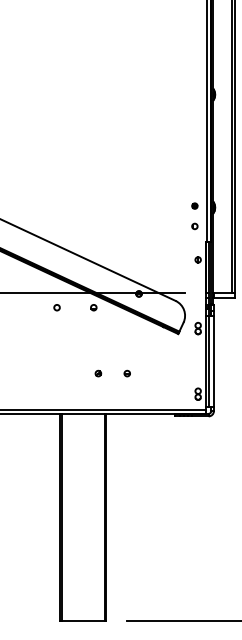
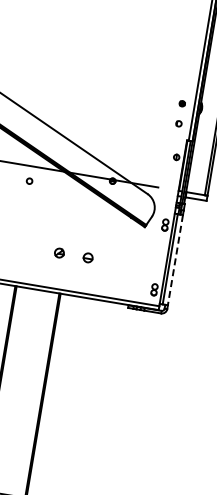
part: (93, 307) -> (65, 187), removed
line: (213, 361) -> (175, 260), solid -> dashed
part: (98, 373) -> (59, 252), size x1.6
part: (126, 373) -> (87, 257), size x1.6

